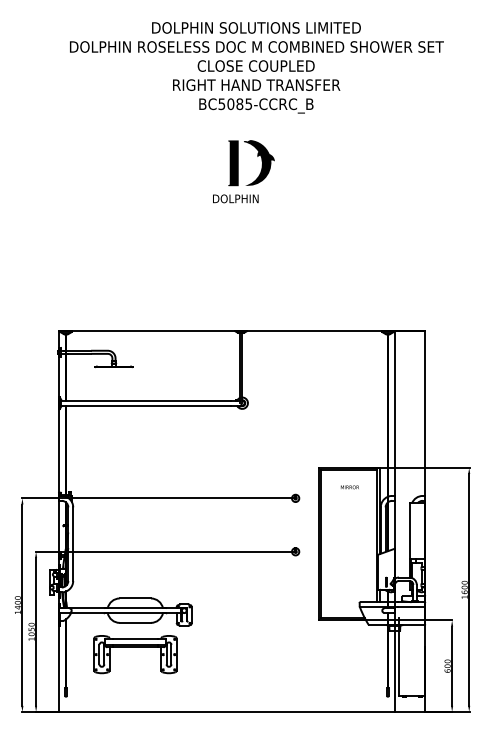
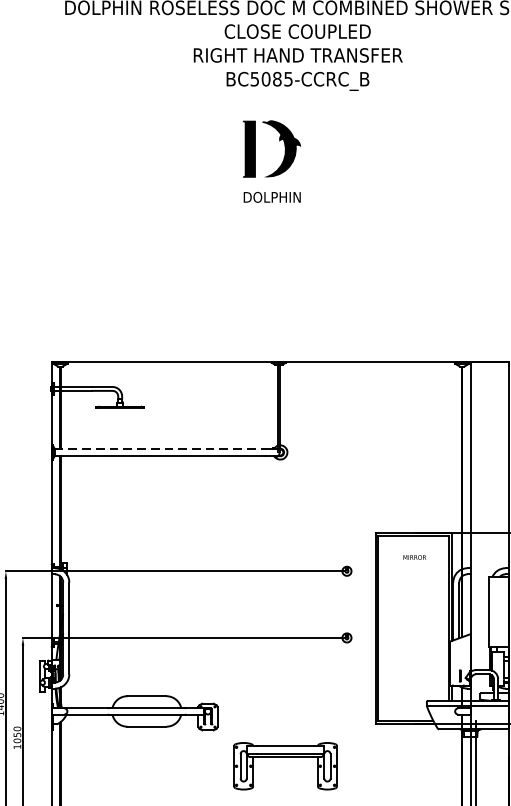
part: (257, 156) -> (279, 140), moved
line: (146, 400) -> (160, 449), solid -> dashed
part: (135, 647) -> (285, 757), moved

